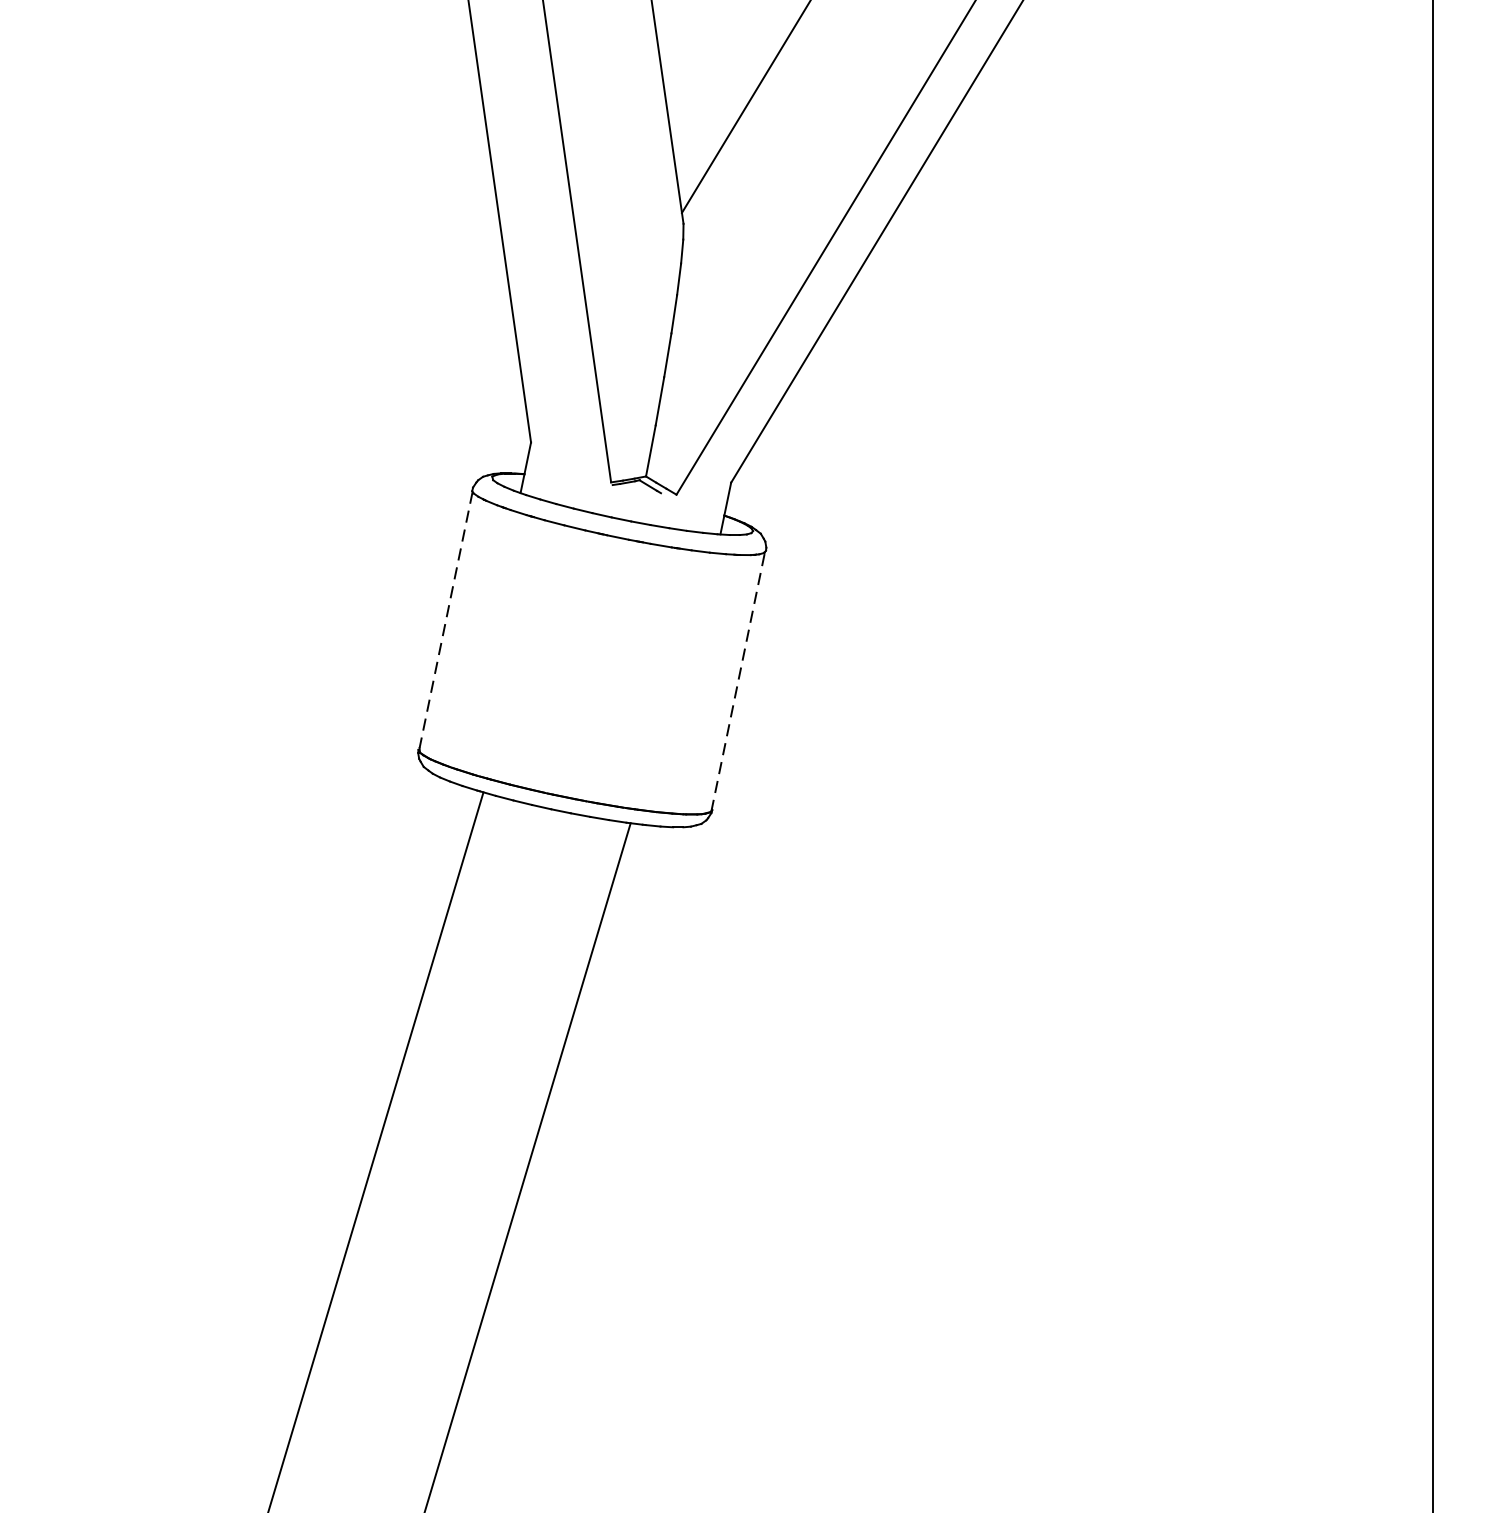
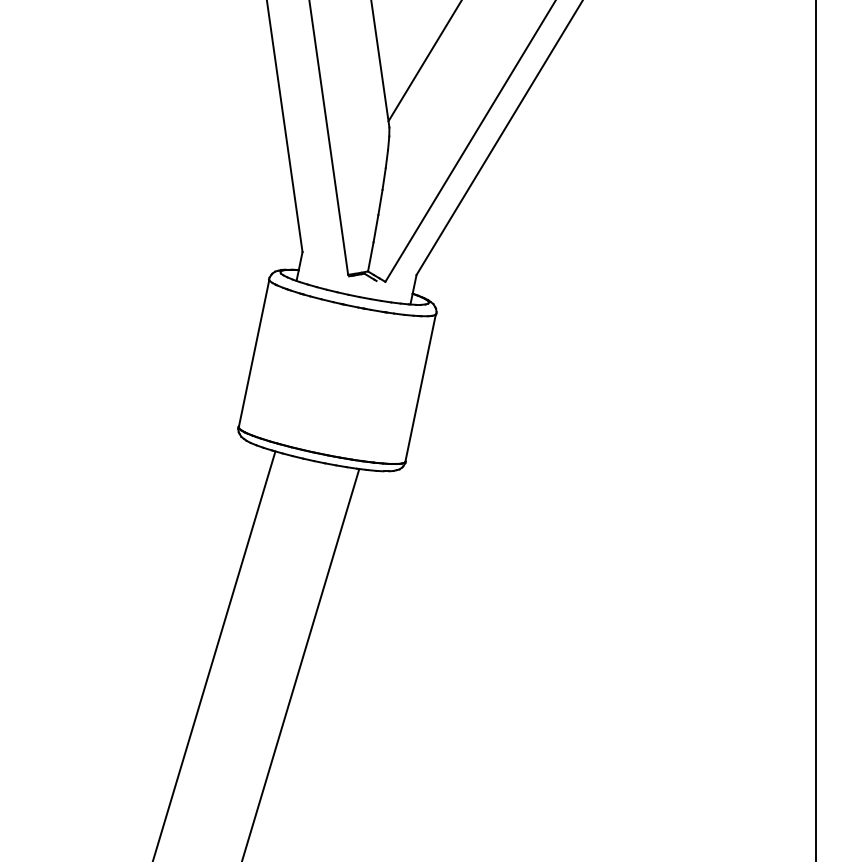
line: (446, 620) -> (254, 353), dashed -> solid
line: (738, 681) -> (420, 388), dashed -> solid

